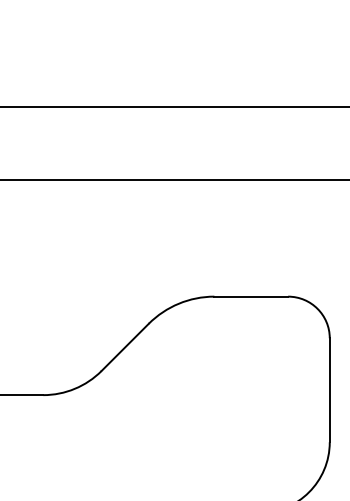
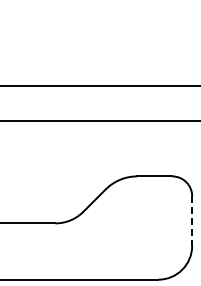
line: (330, 391) -> (192, 221), solid -> dashed

